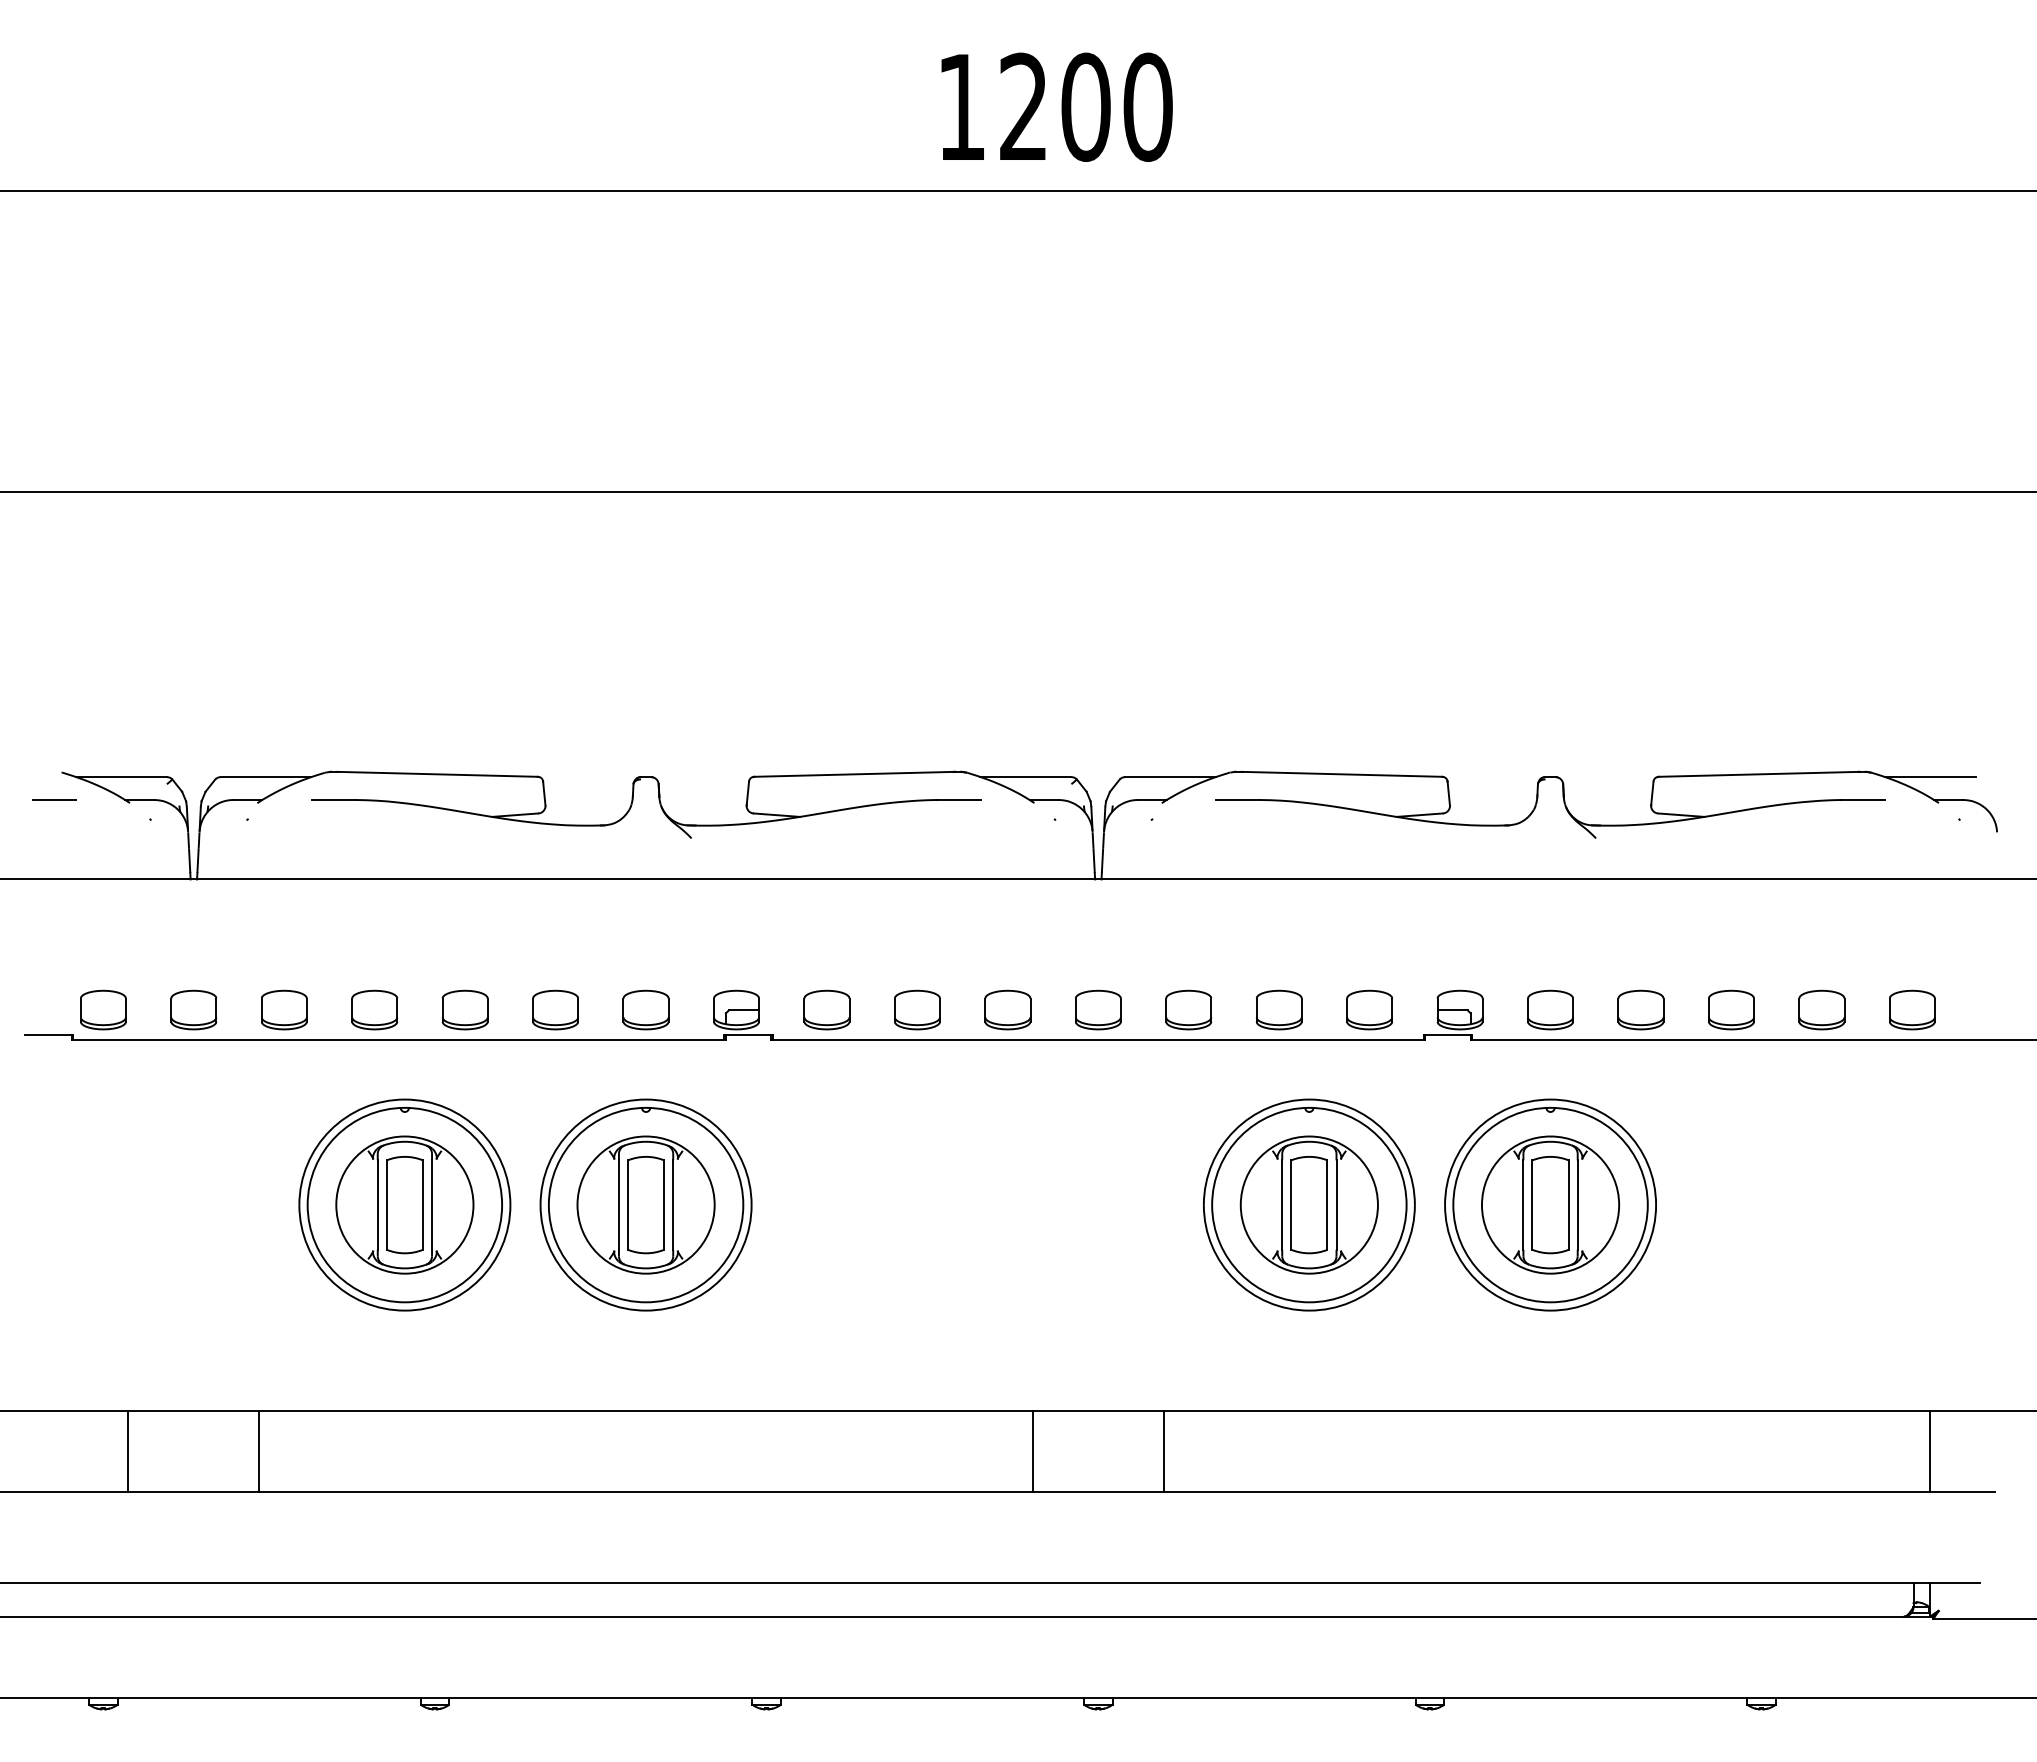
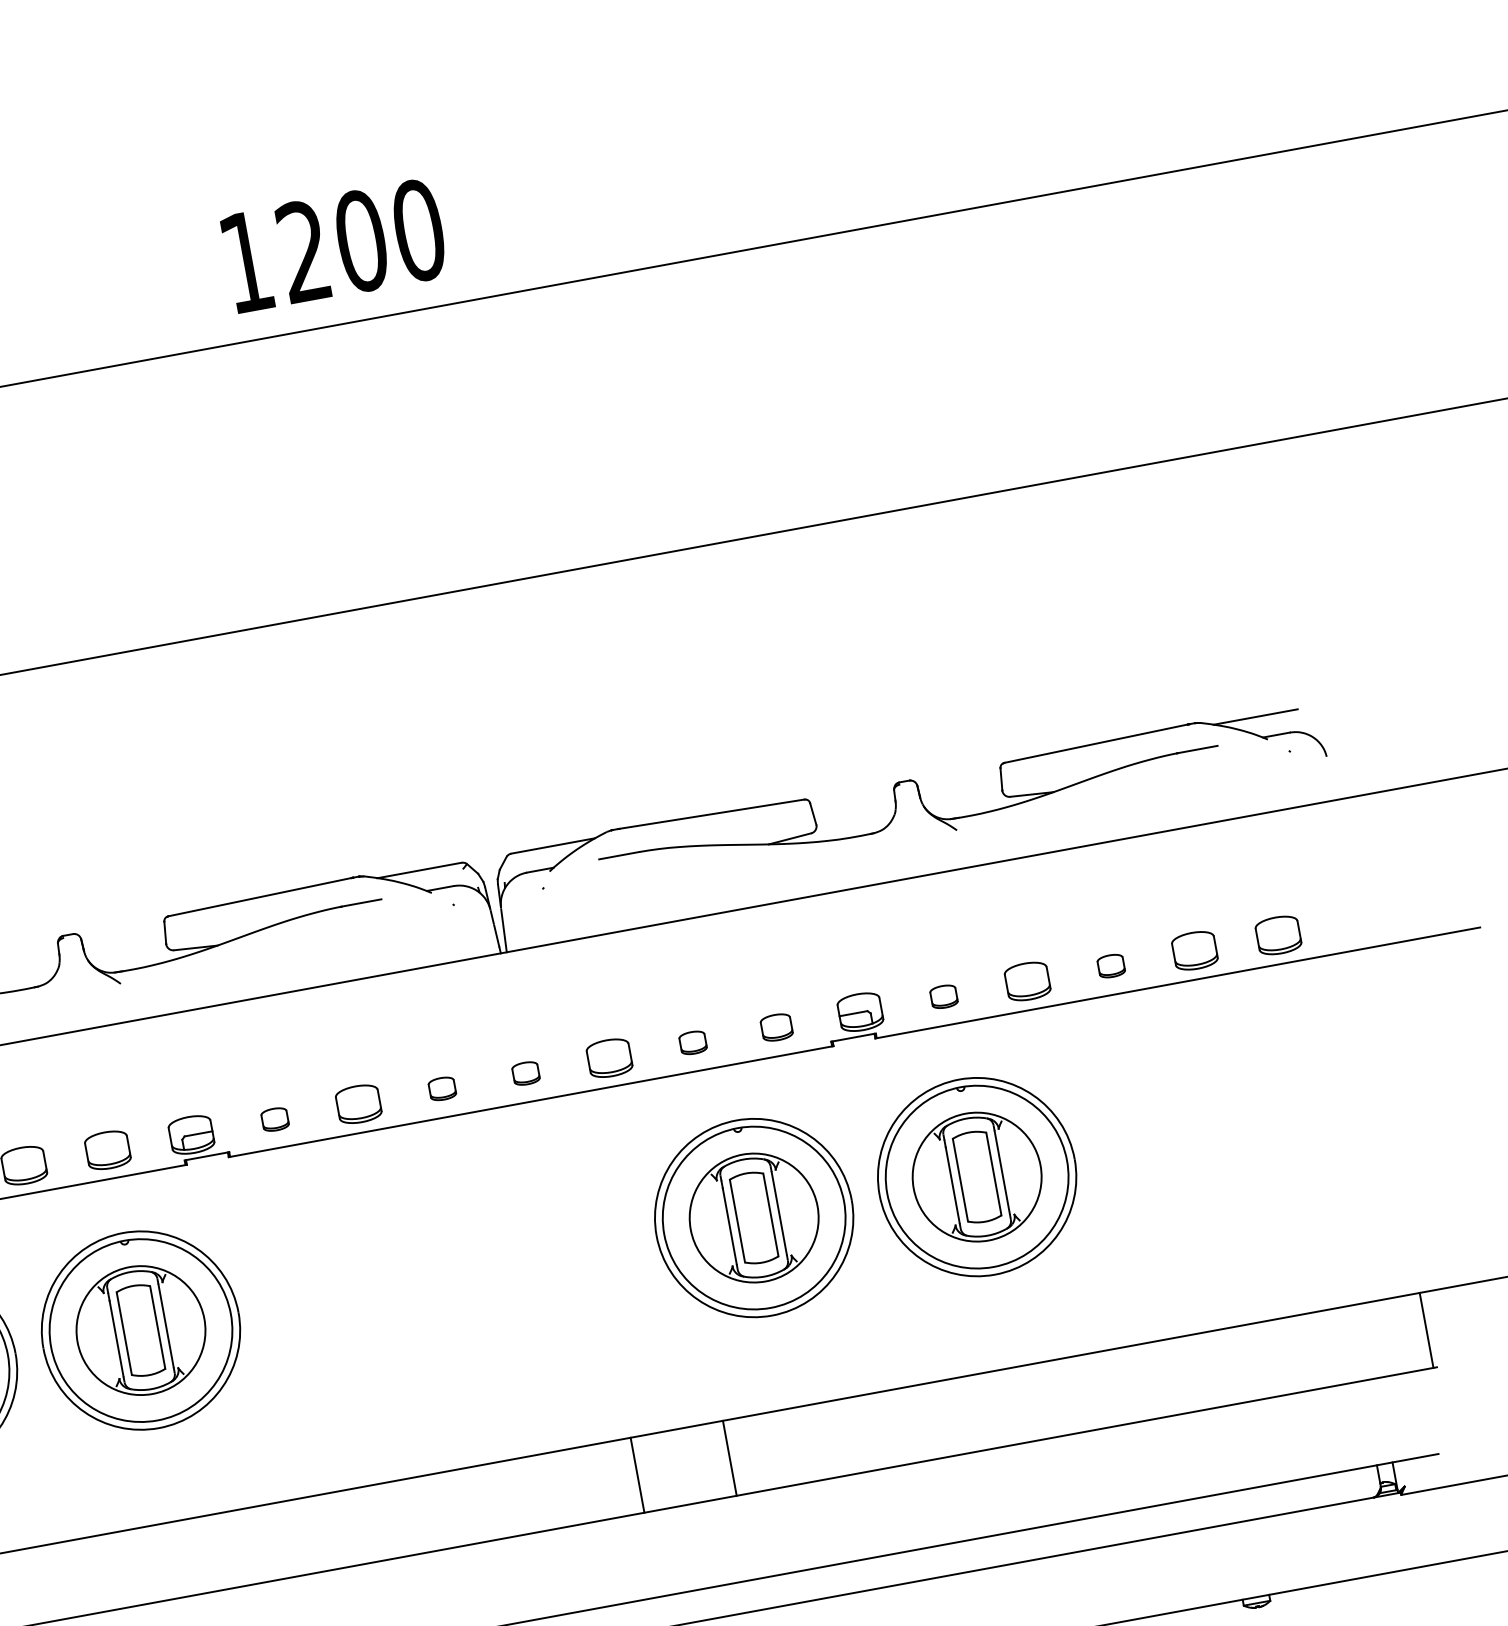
part: (826, 1009) -> (274, 1119), size x0.6
part: (1007, 1009) -> (441, 1088), size x0.6
part: (1098, 1009) -> (526, 1073), size x0.6
part: (1278, 1009) -> (692, 1042), size x0.6
part: (1369, 1009) -> (776, 1027), size x0.7
part: (1550, 1009) -> (943, 996), size x0.6
part: (1731, 1009) -> (1111, 965), size x0.6
line: (1032, 1451) -> (637, 1475), moved
line: (1163, 1451) -> (729, 1458), moved
line: (1930, 1451) -> (1426, 1330), moved

